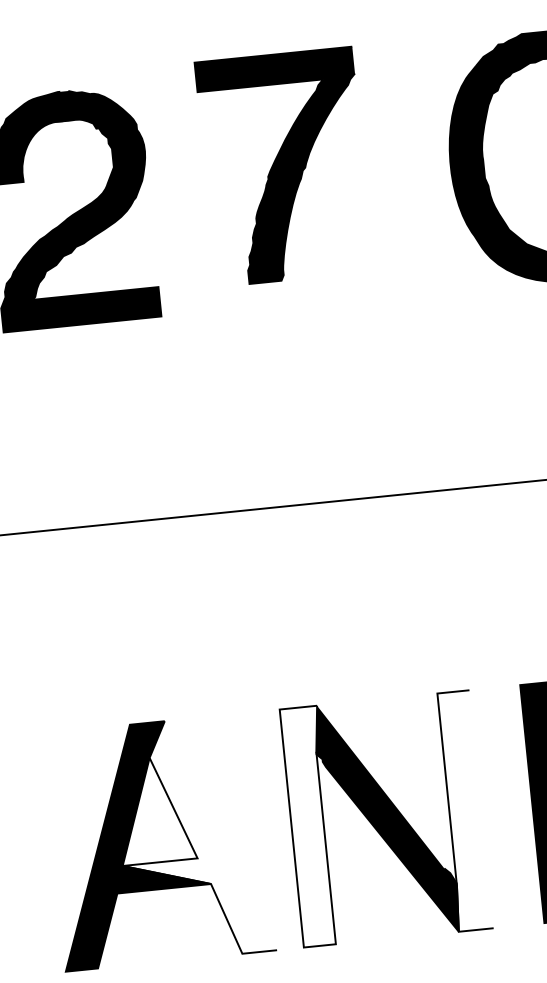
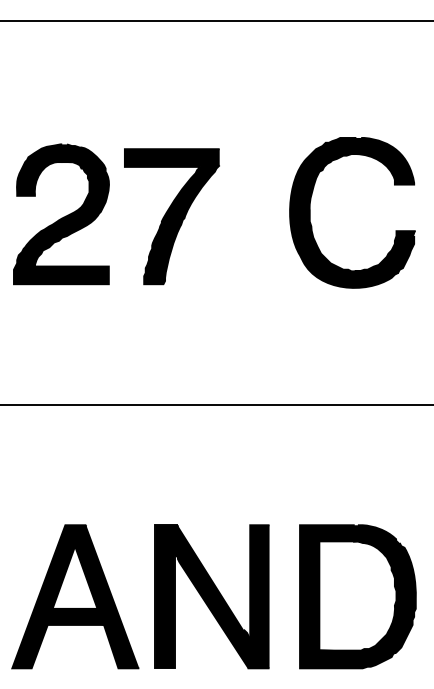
part: (283, 166) -> (171, 216), moved
fill: (463, 810) -> (258, 596), added
fill: (310, 826) -> (166, 596), added
fill: (192, 838) -> (95, 596), added

